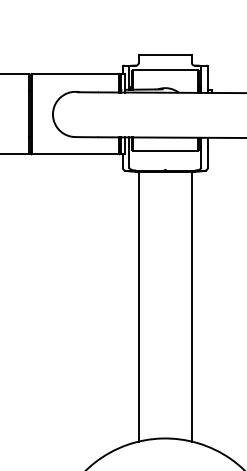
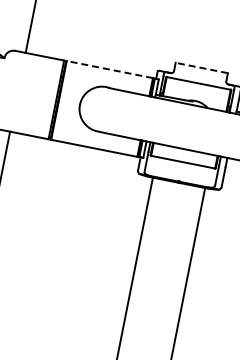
line: (165, 54) -> (201, 67), solid -> dashed
line: (75, 73) -> (109, 69), solid -> dashed

